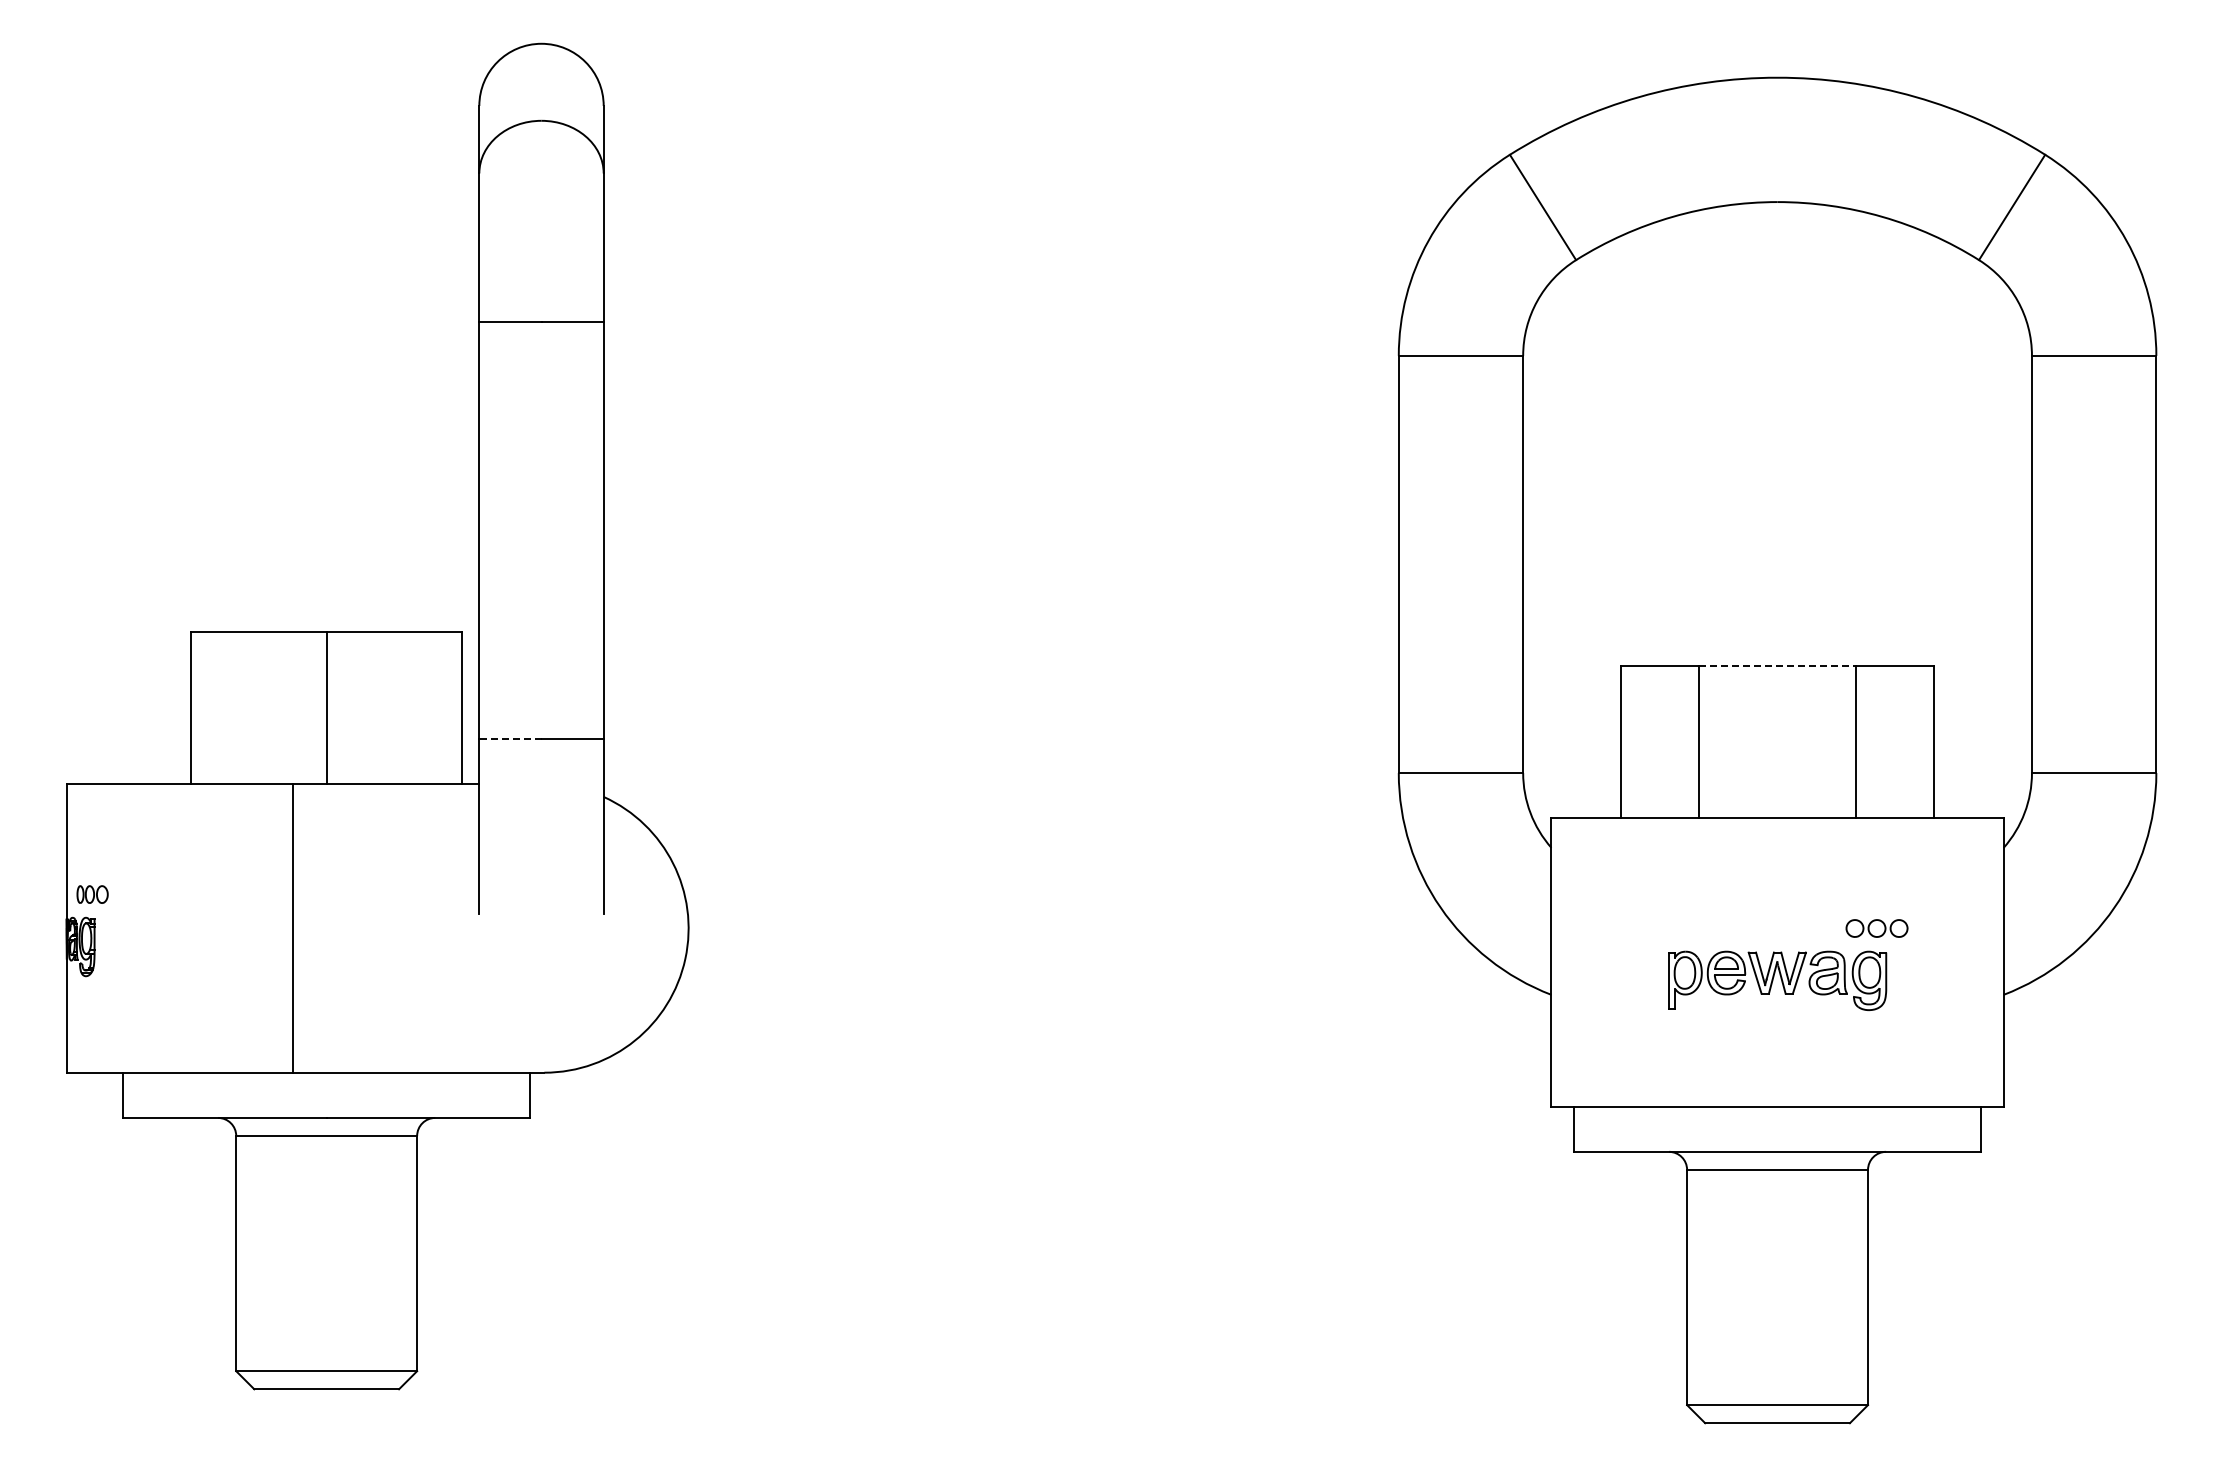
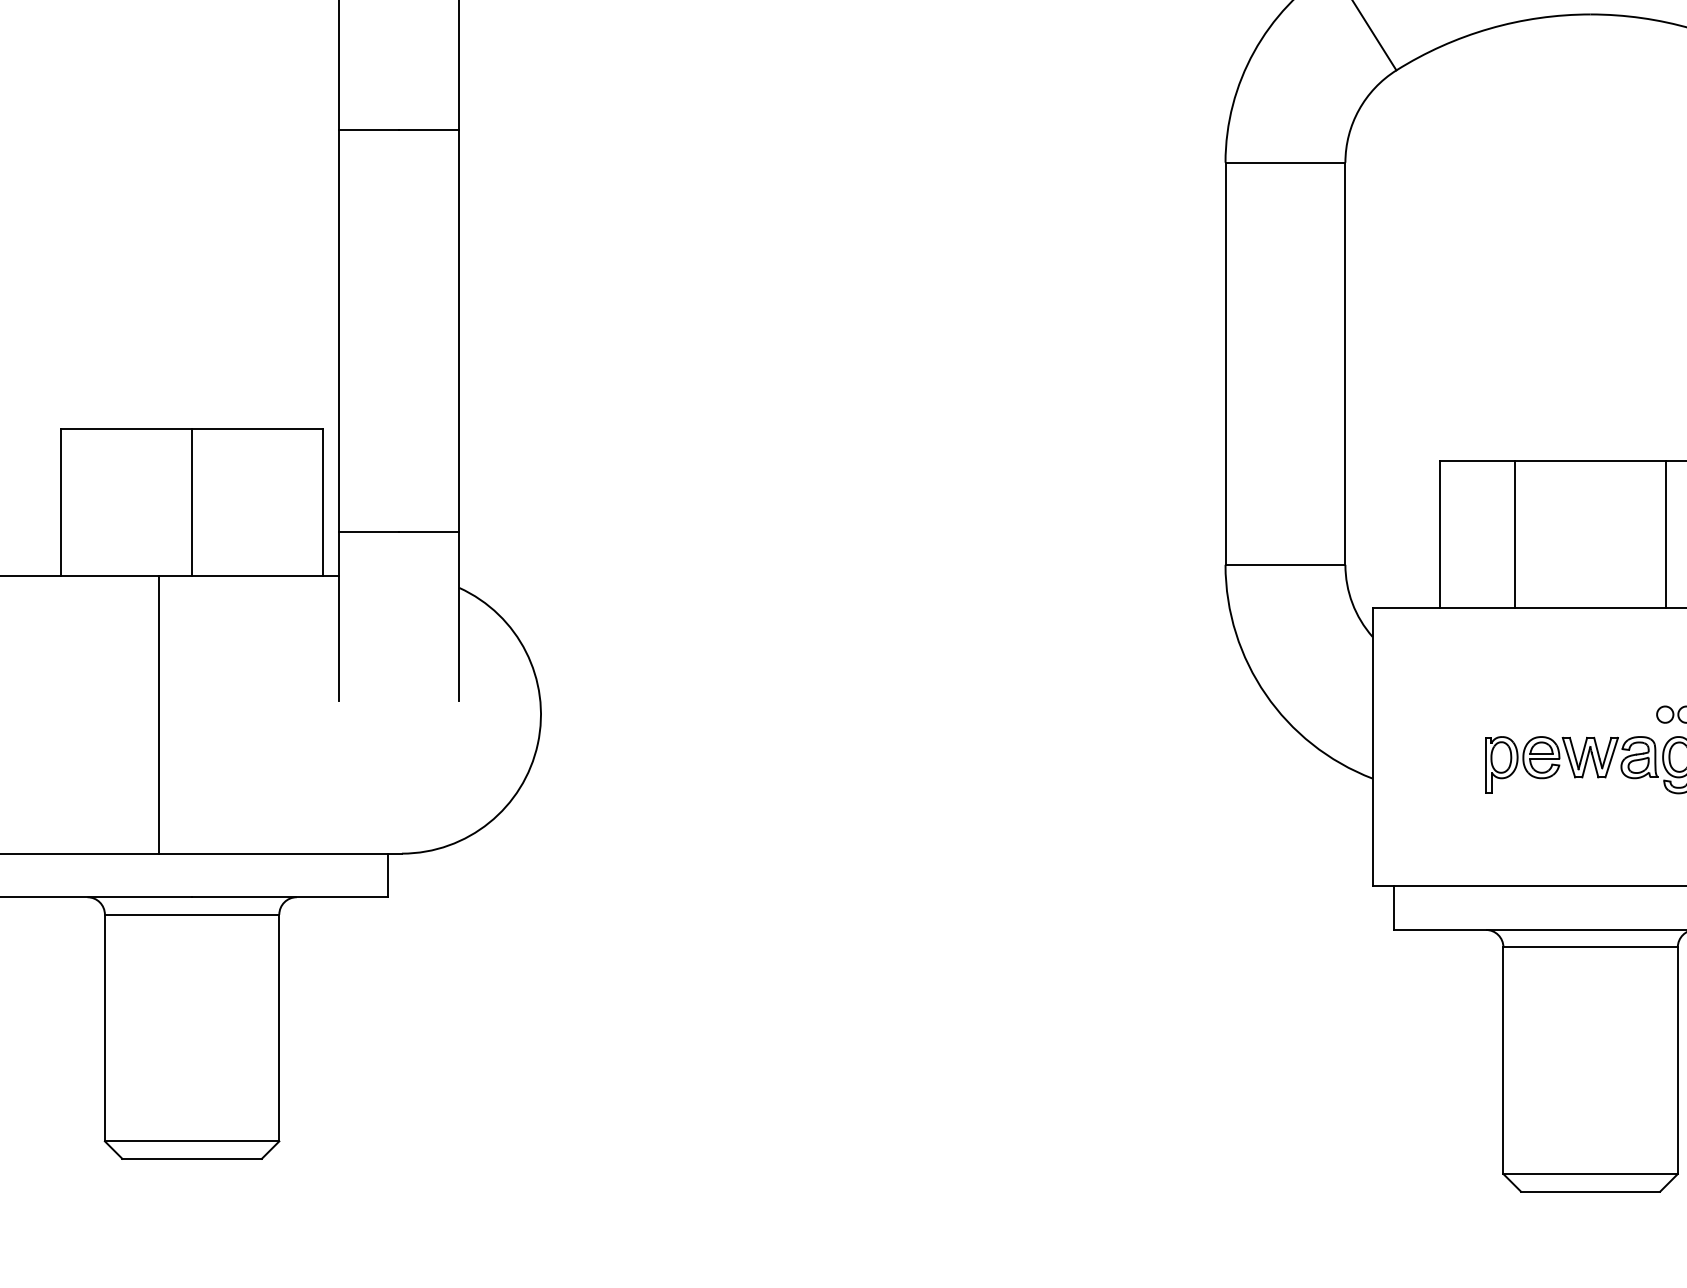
line: (1778, 665) -> (1591, 461), dashed -> solid
line: (509, 739) -> (368, 532), dashed -> solid

